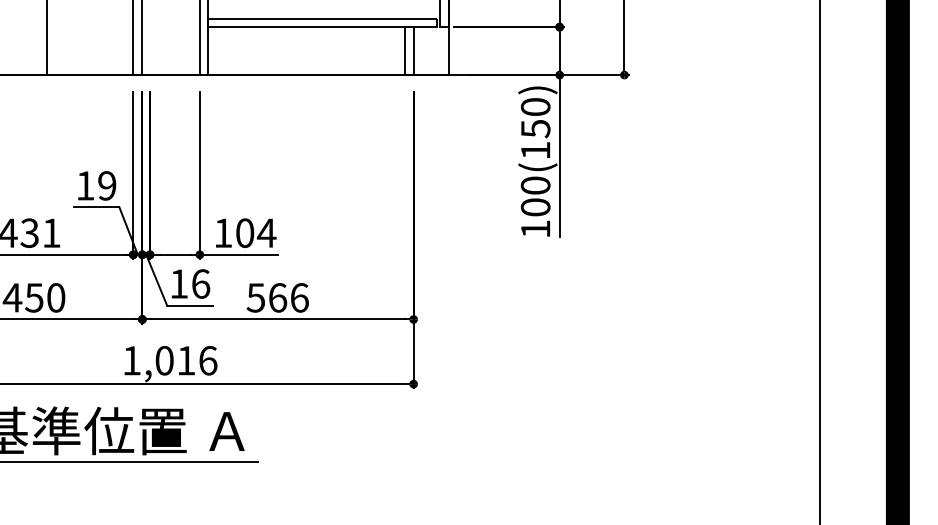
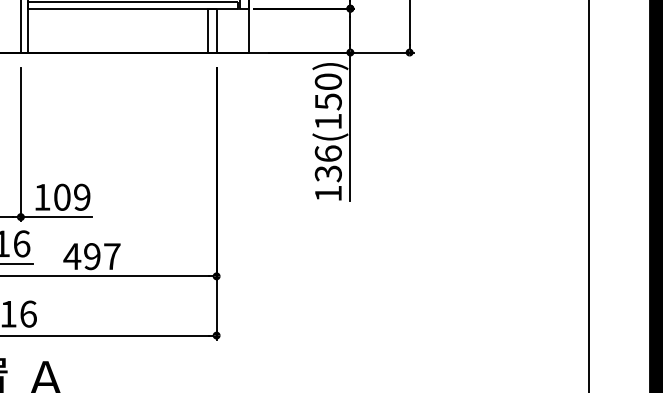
text: (535, 196) -> (328, 163), 100(150) -> 136(150)
text: (266, 232) -> (81, 196), 104 -> 109
text: (277, 297) -> (91, 256), 566 -> 497

